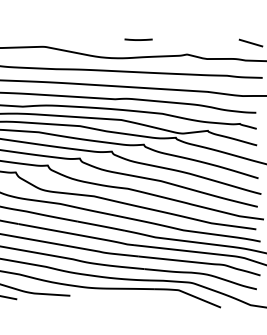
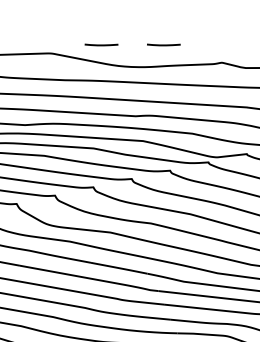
line: (86, 39) -> (101, 44), added

